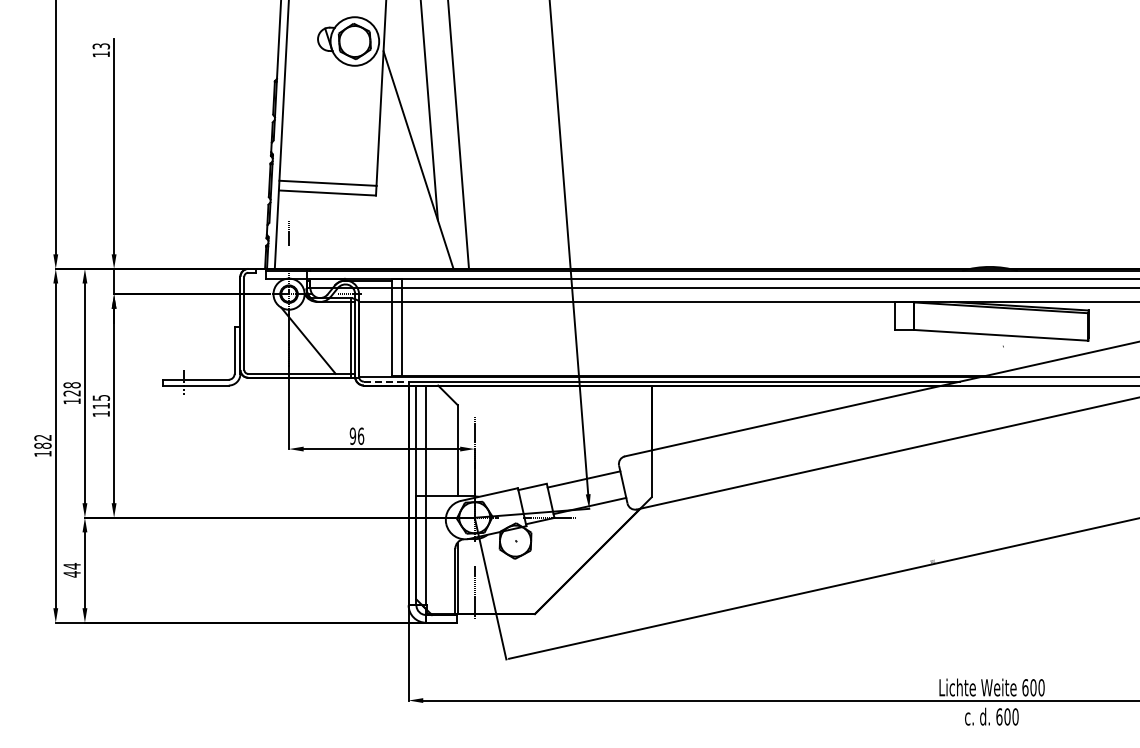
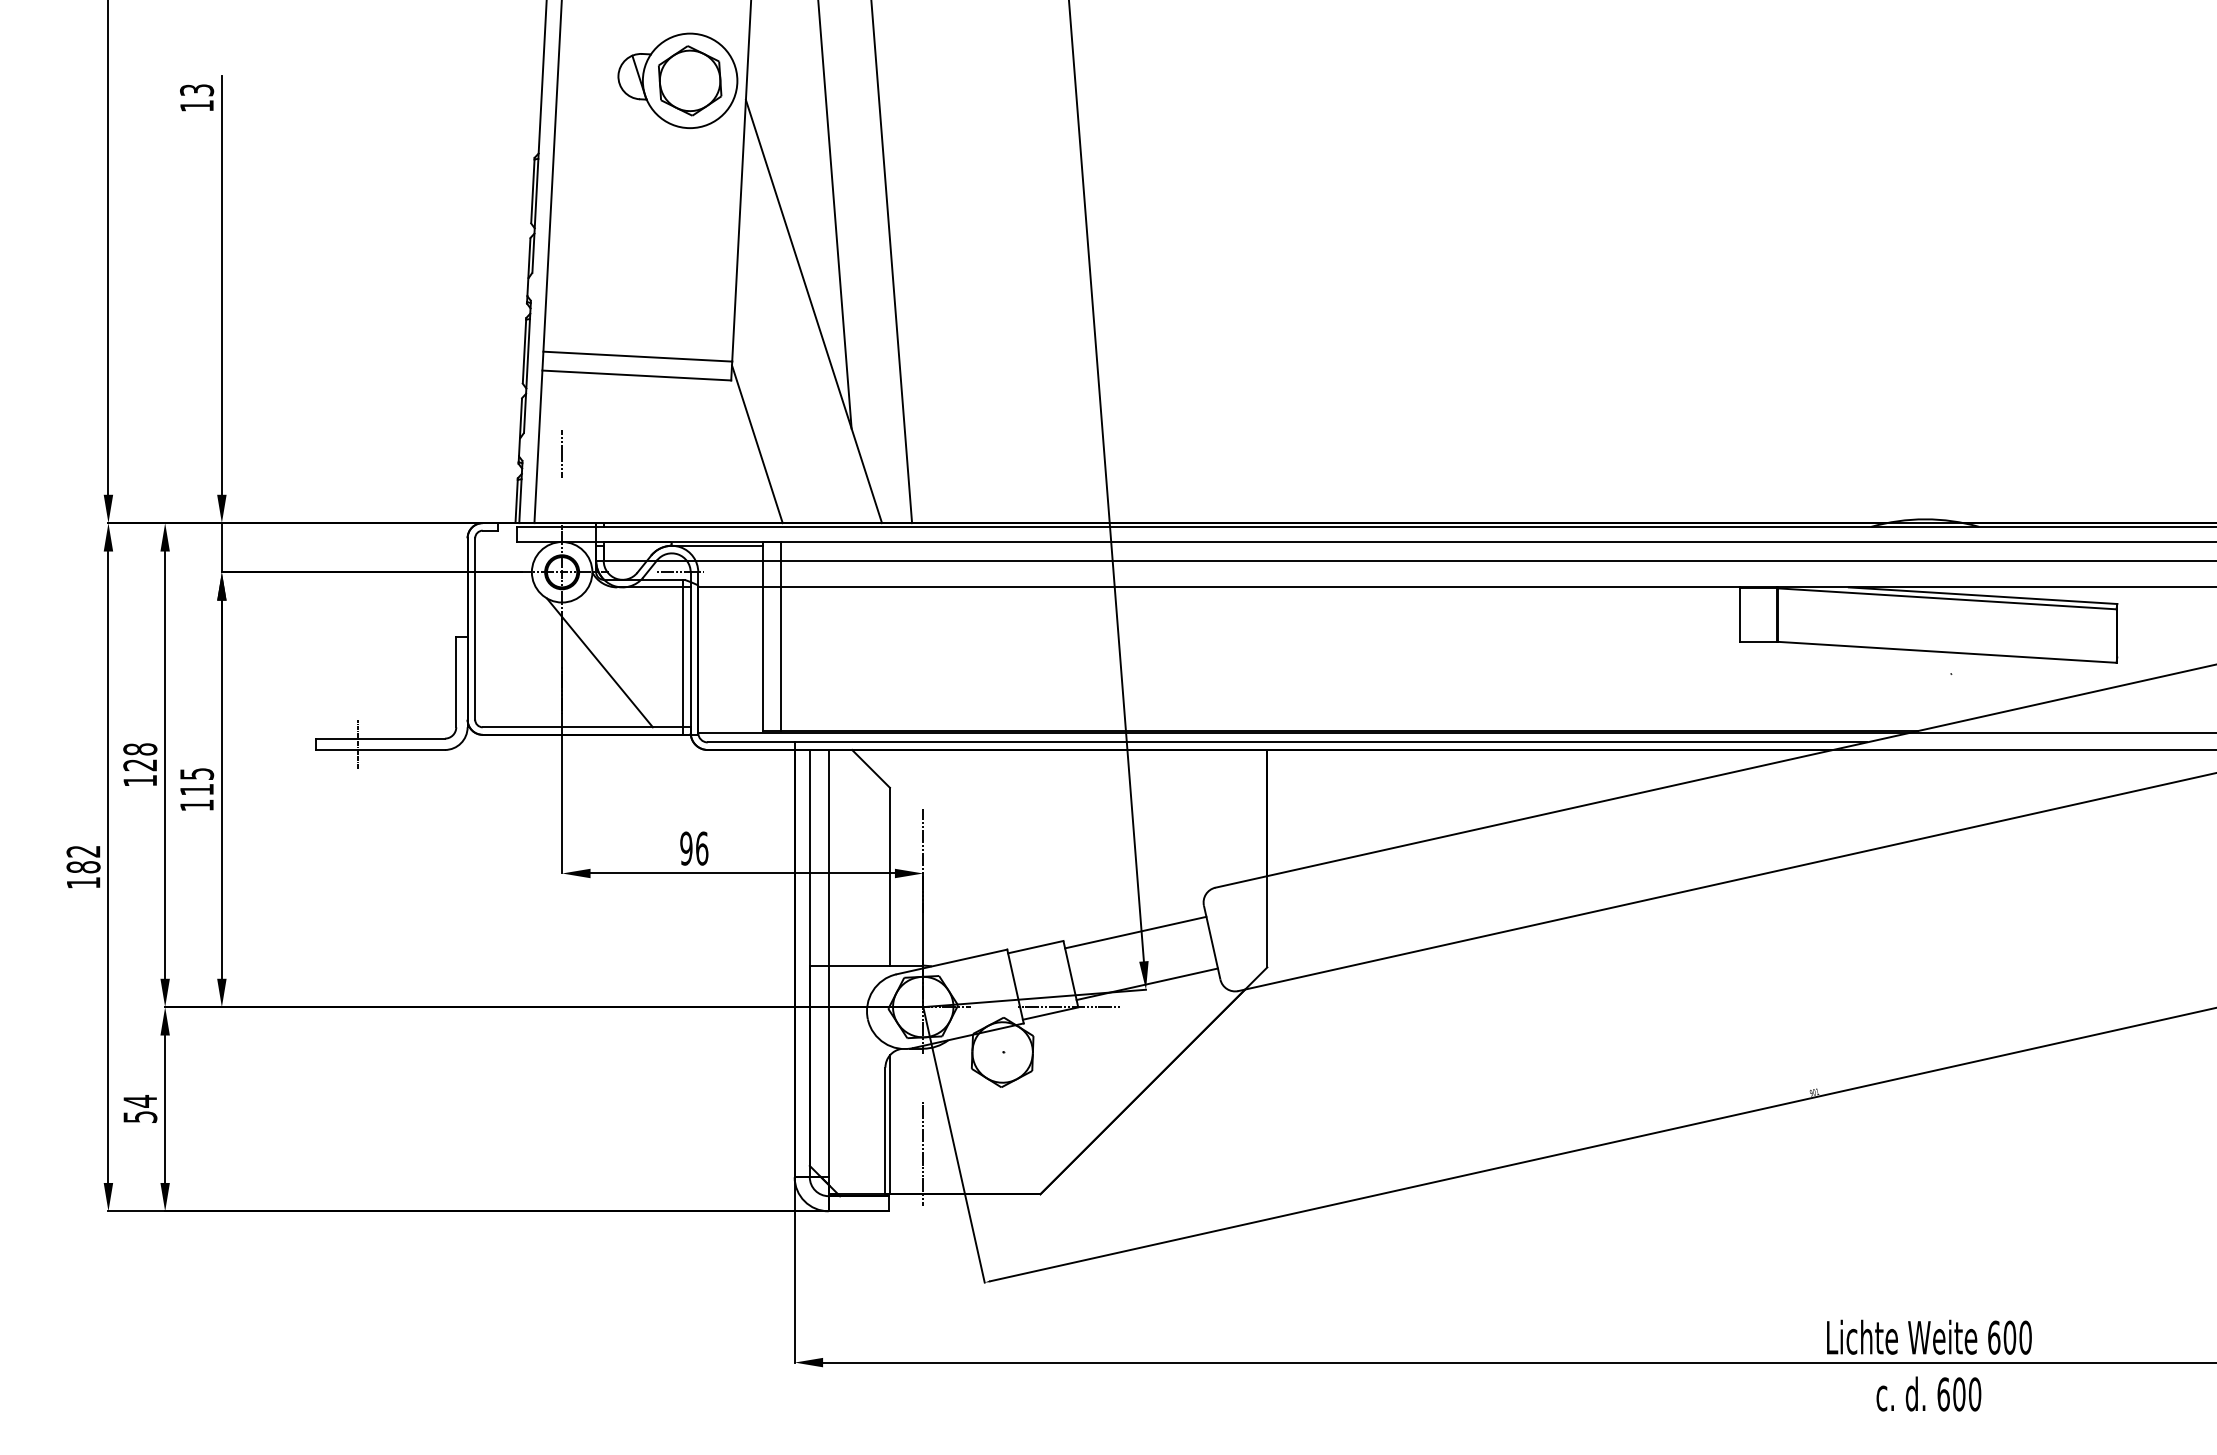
line: (389, 227) -> (757, 442), added
line: (386, 381) -> (751, 742), dashed -> solid
text: (71, 574) -> (139, 1117), 44 -> 54

